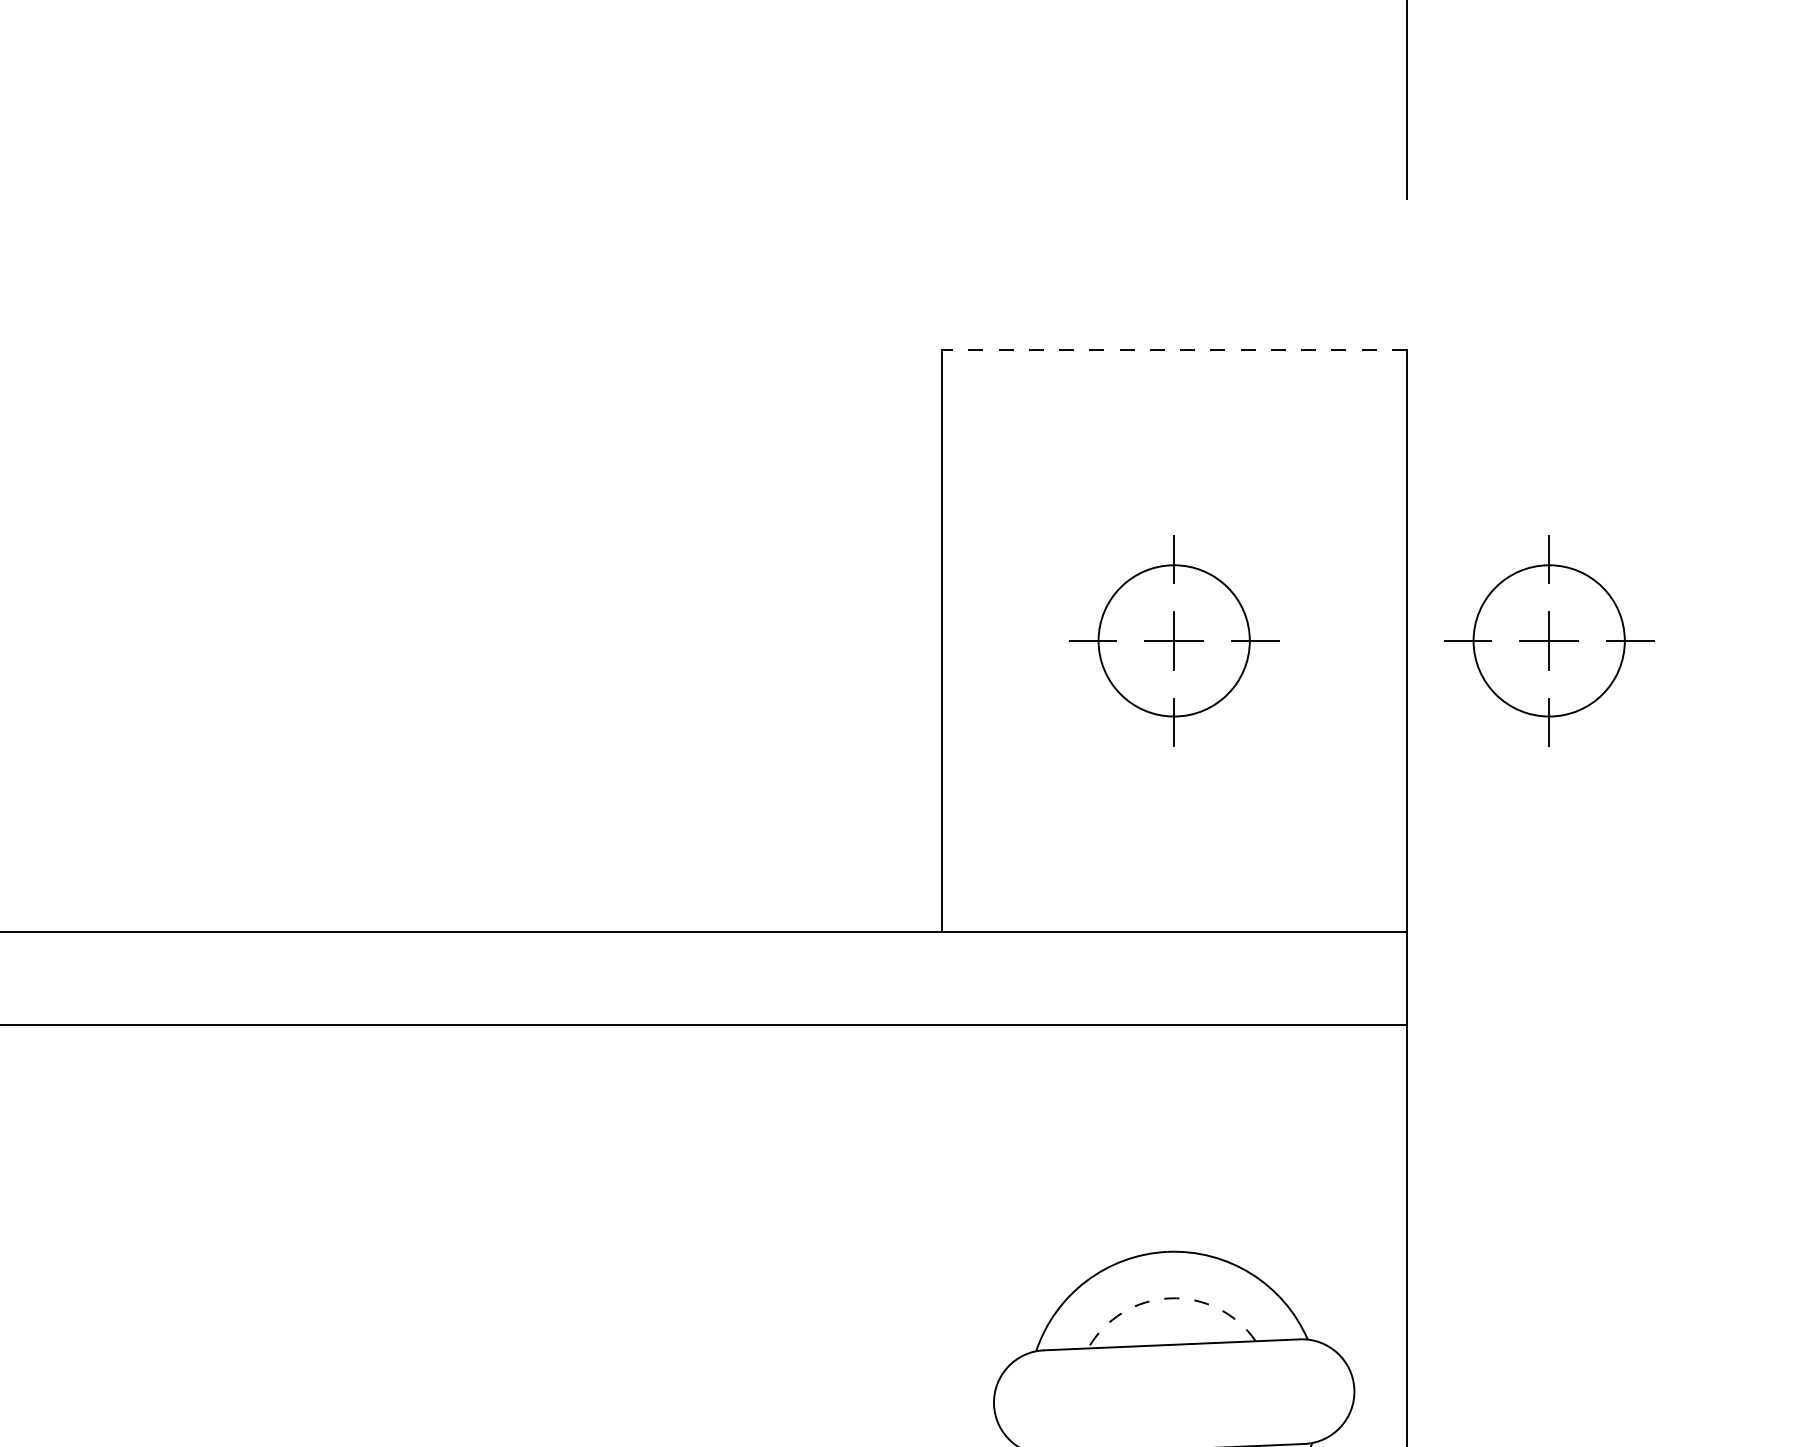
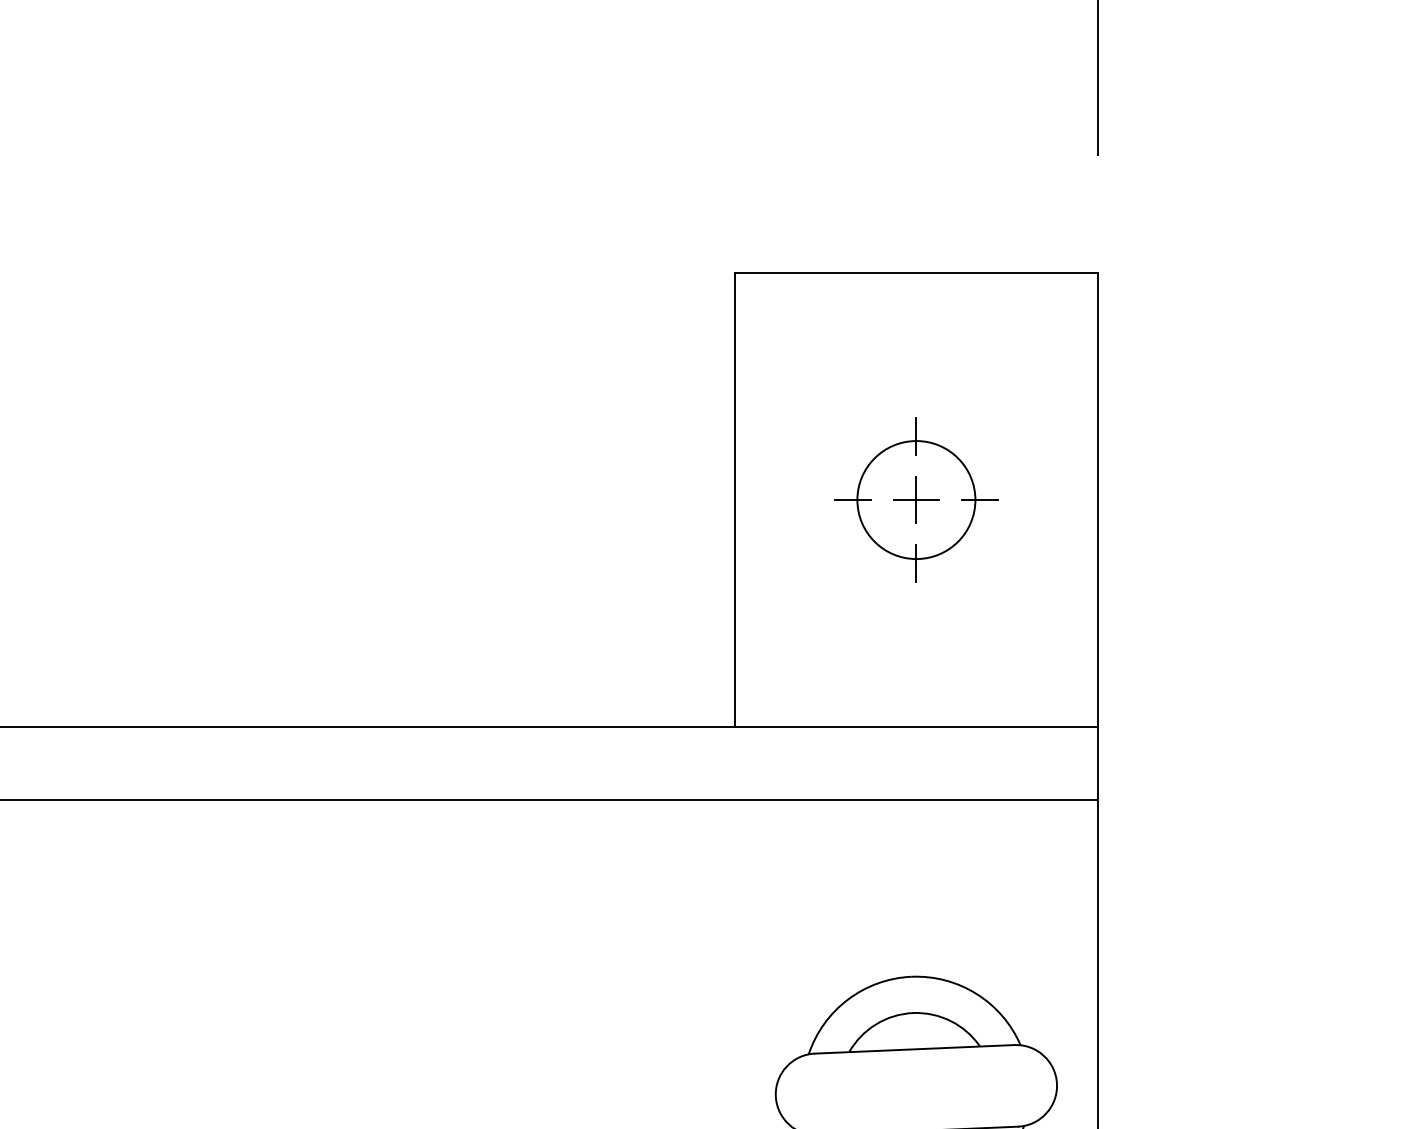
line: (1174, 350) -> (916, 273), dashed -> solid
part: (1549, 640) -> (1209, 499), removed
arc: (1169, 1298) -> (912, 1013), dashed -> solid

